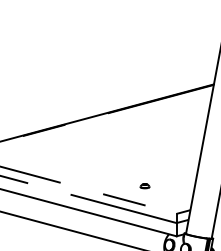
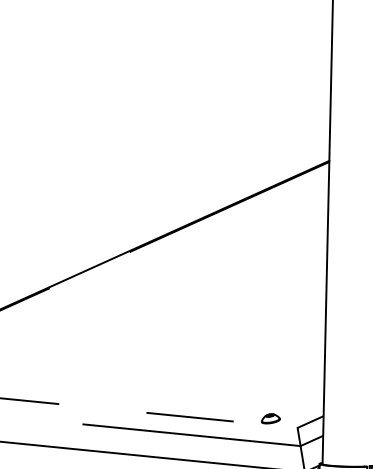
part: (144, 186) -> (269, 419), moved

